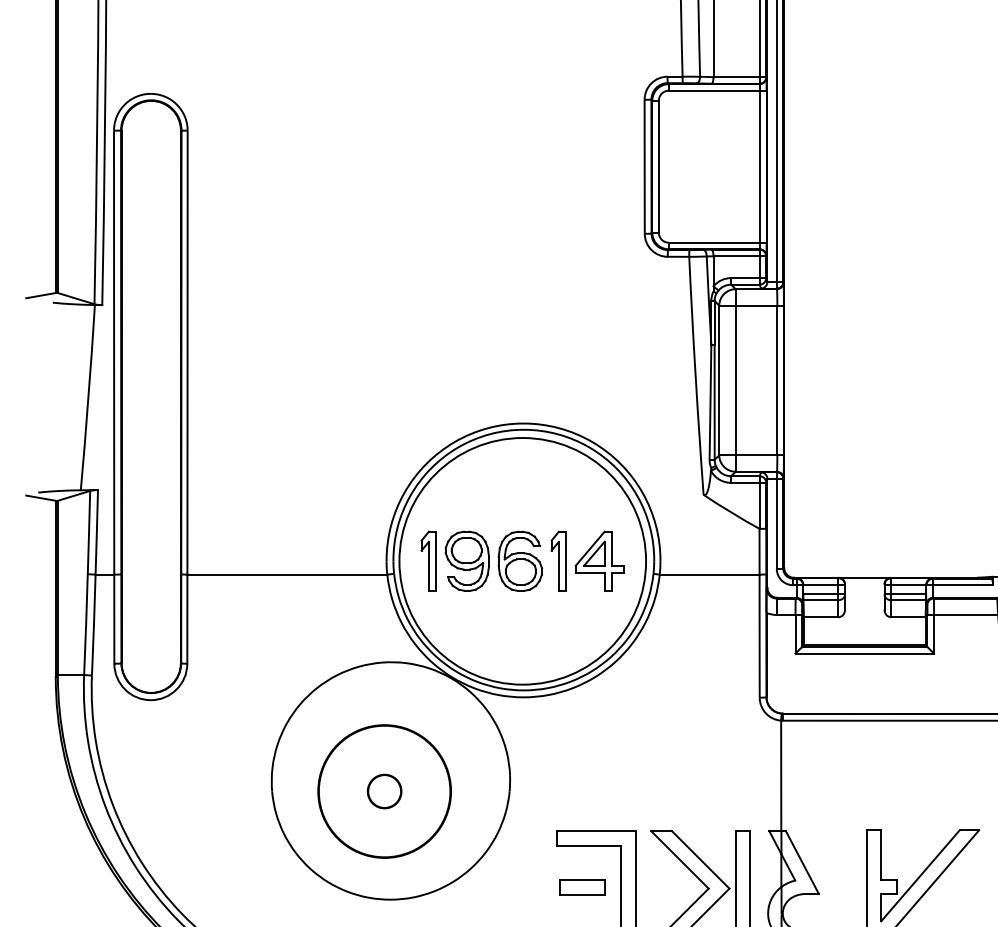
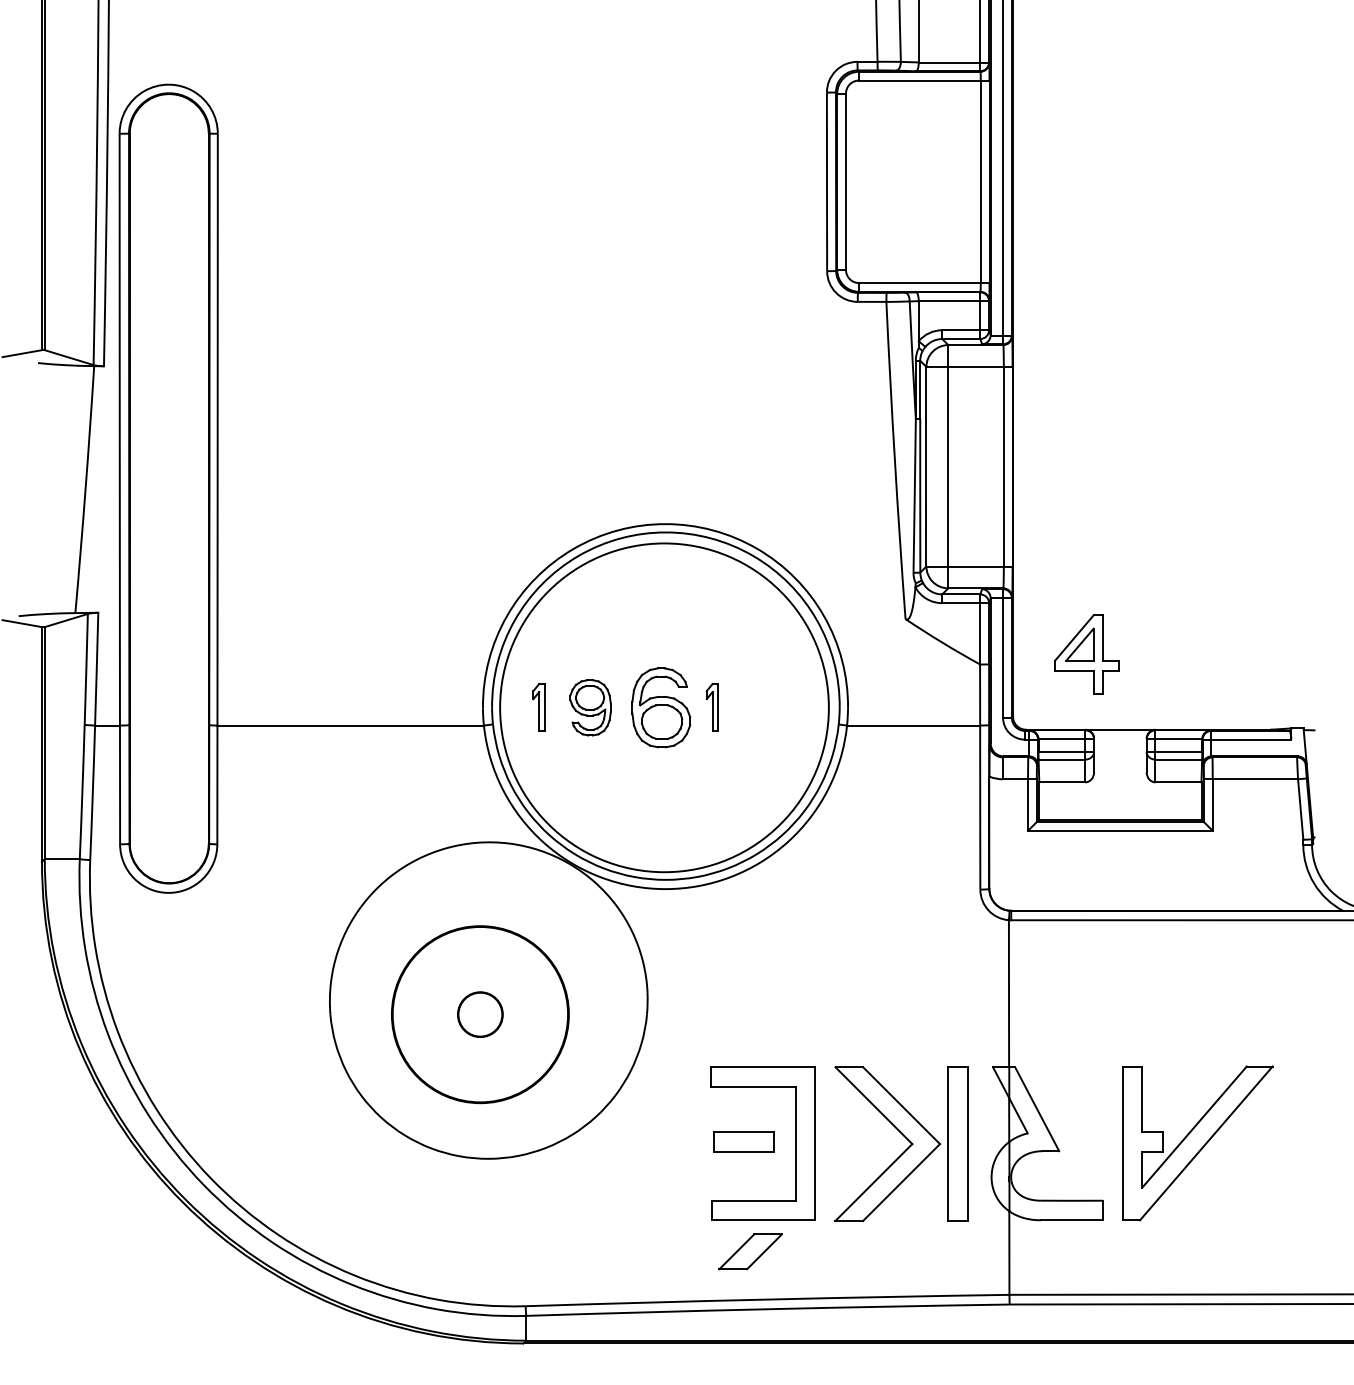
part: (428, 561) -> (538, 707), size x0.6
part: (467, 561) -> (590, 707), size x0.7
part: (558, 561) -> (712, 707), size x0.6
part: (599, 561) -> (1086, 654), moved

